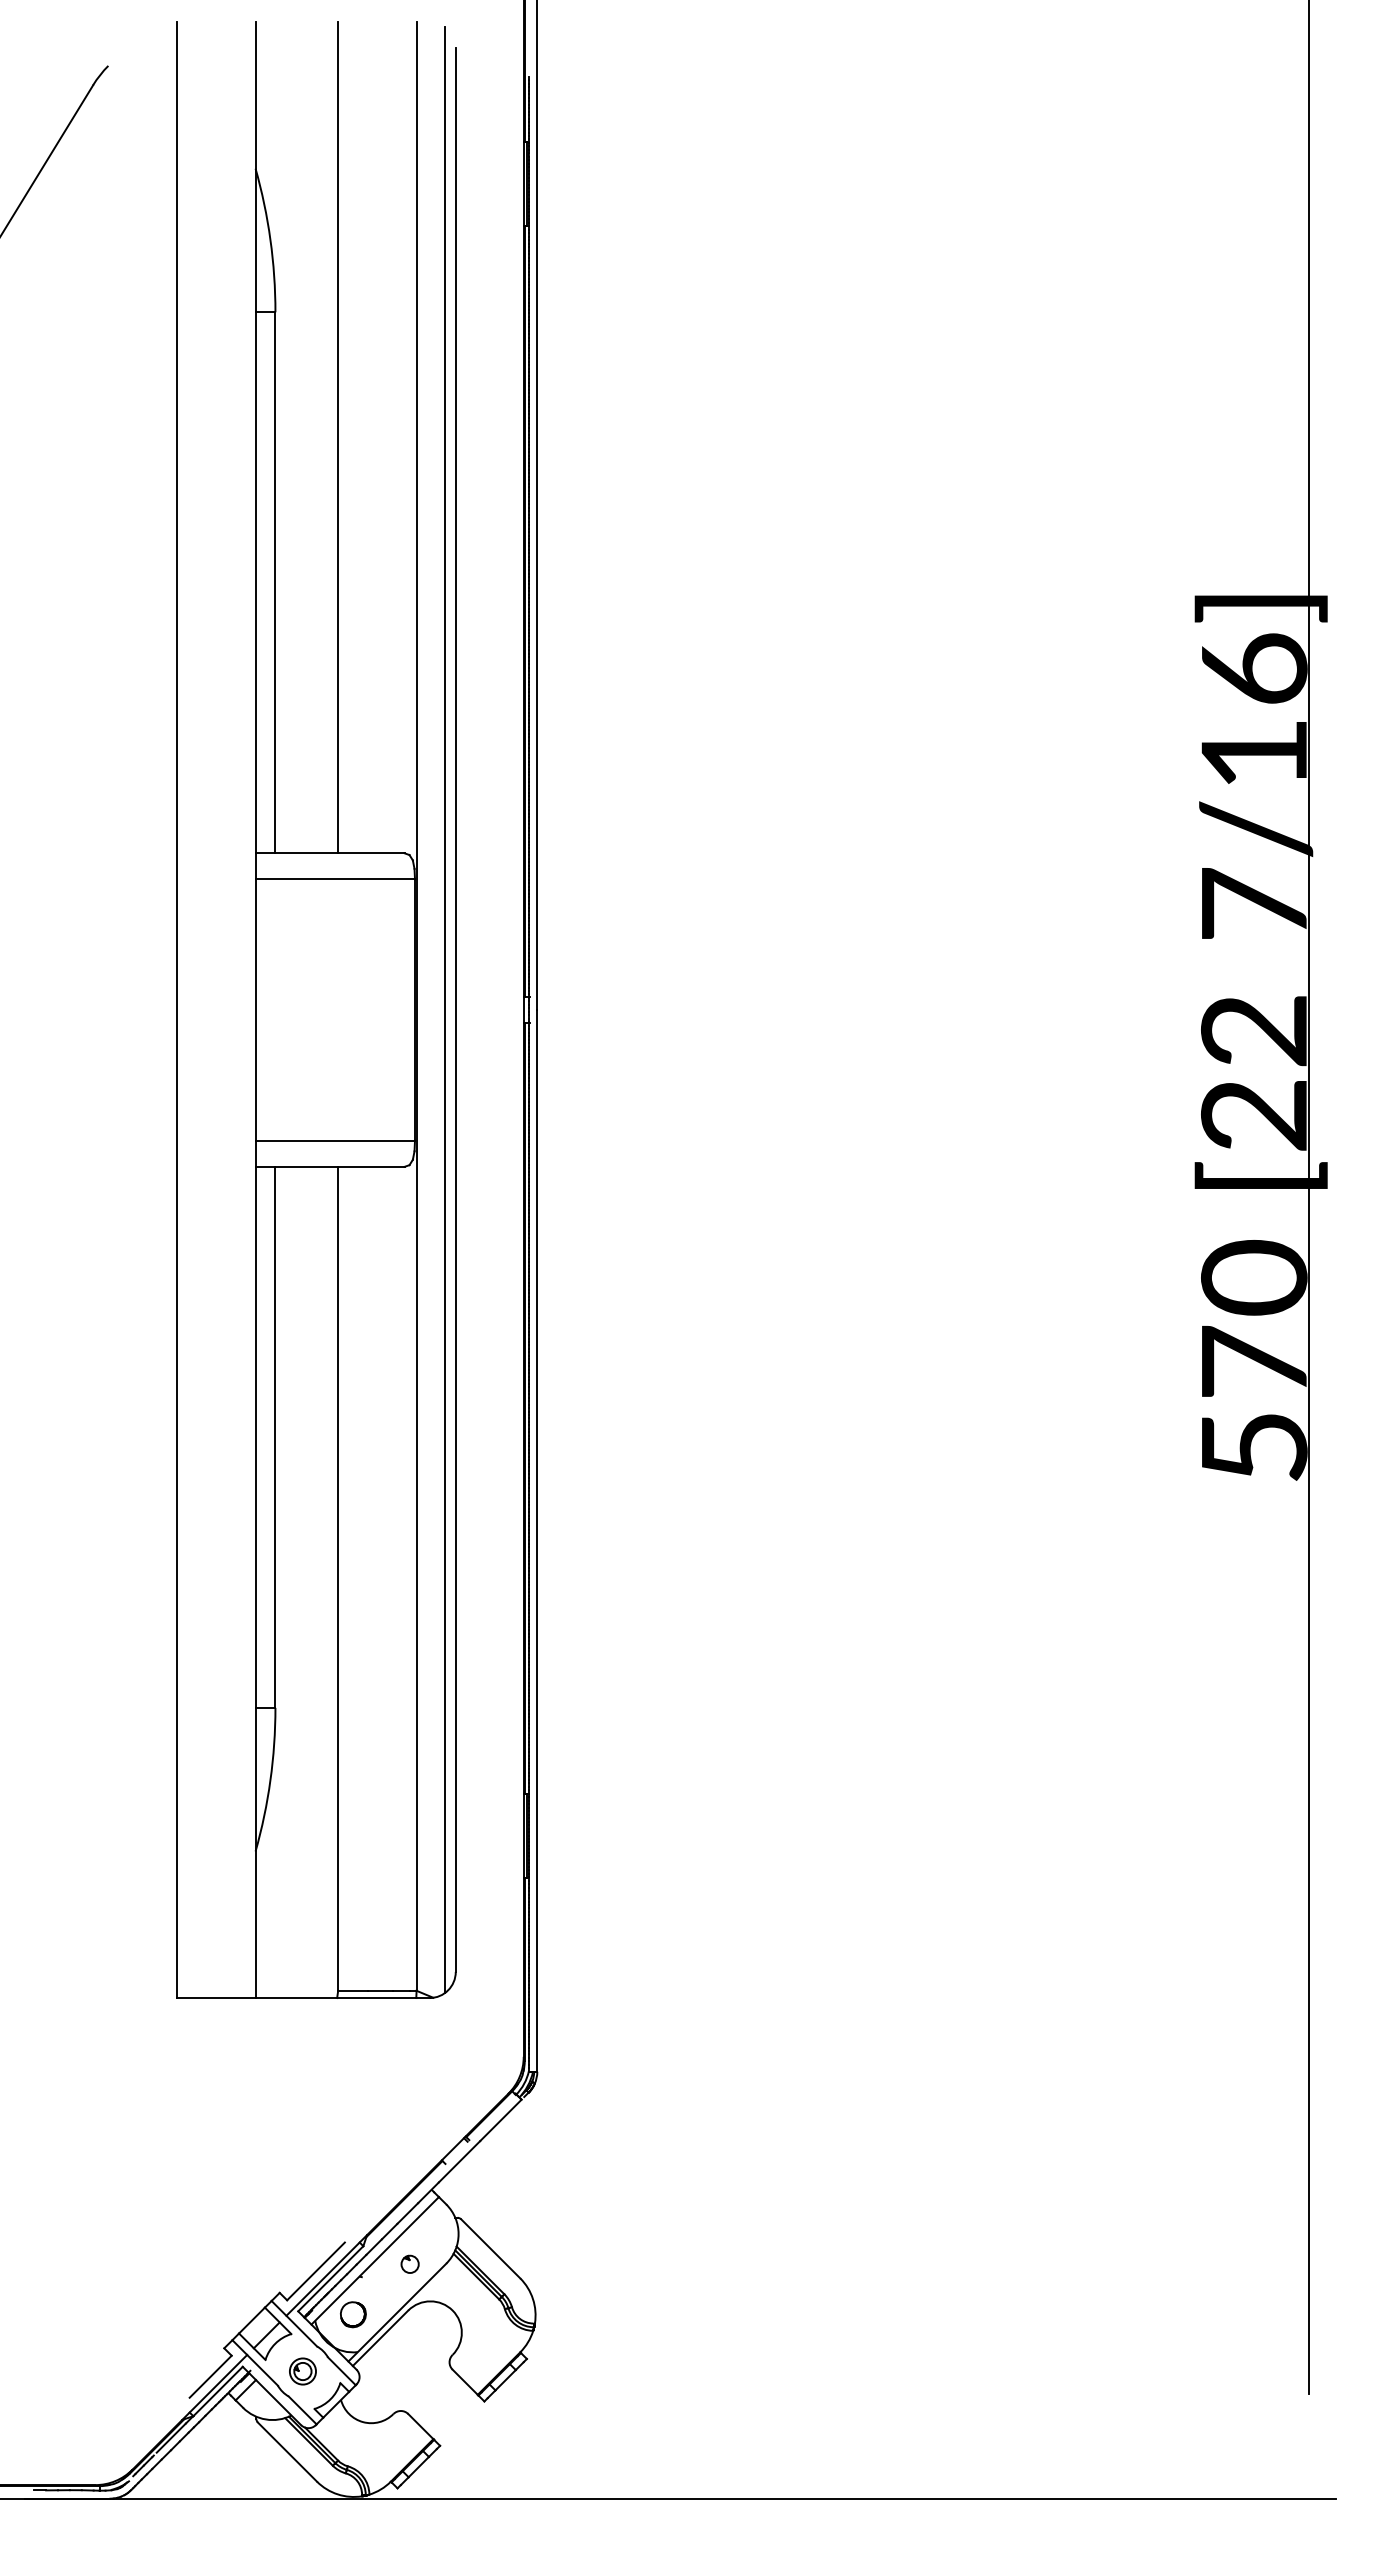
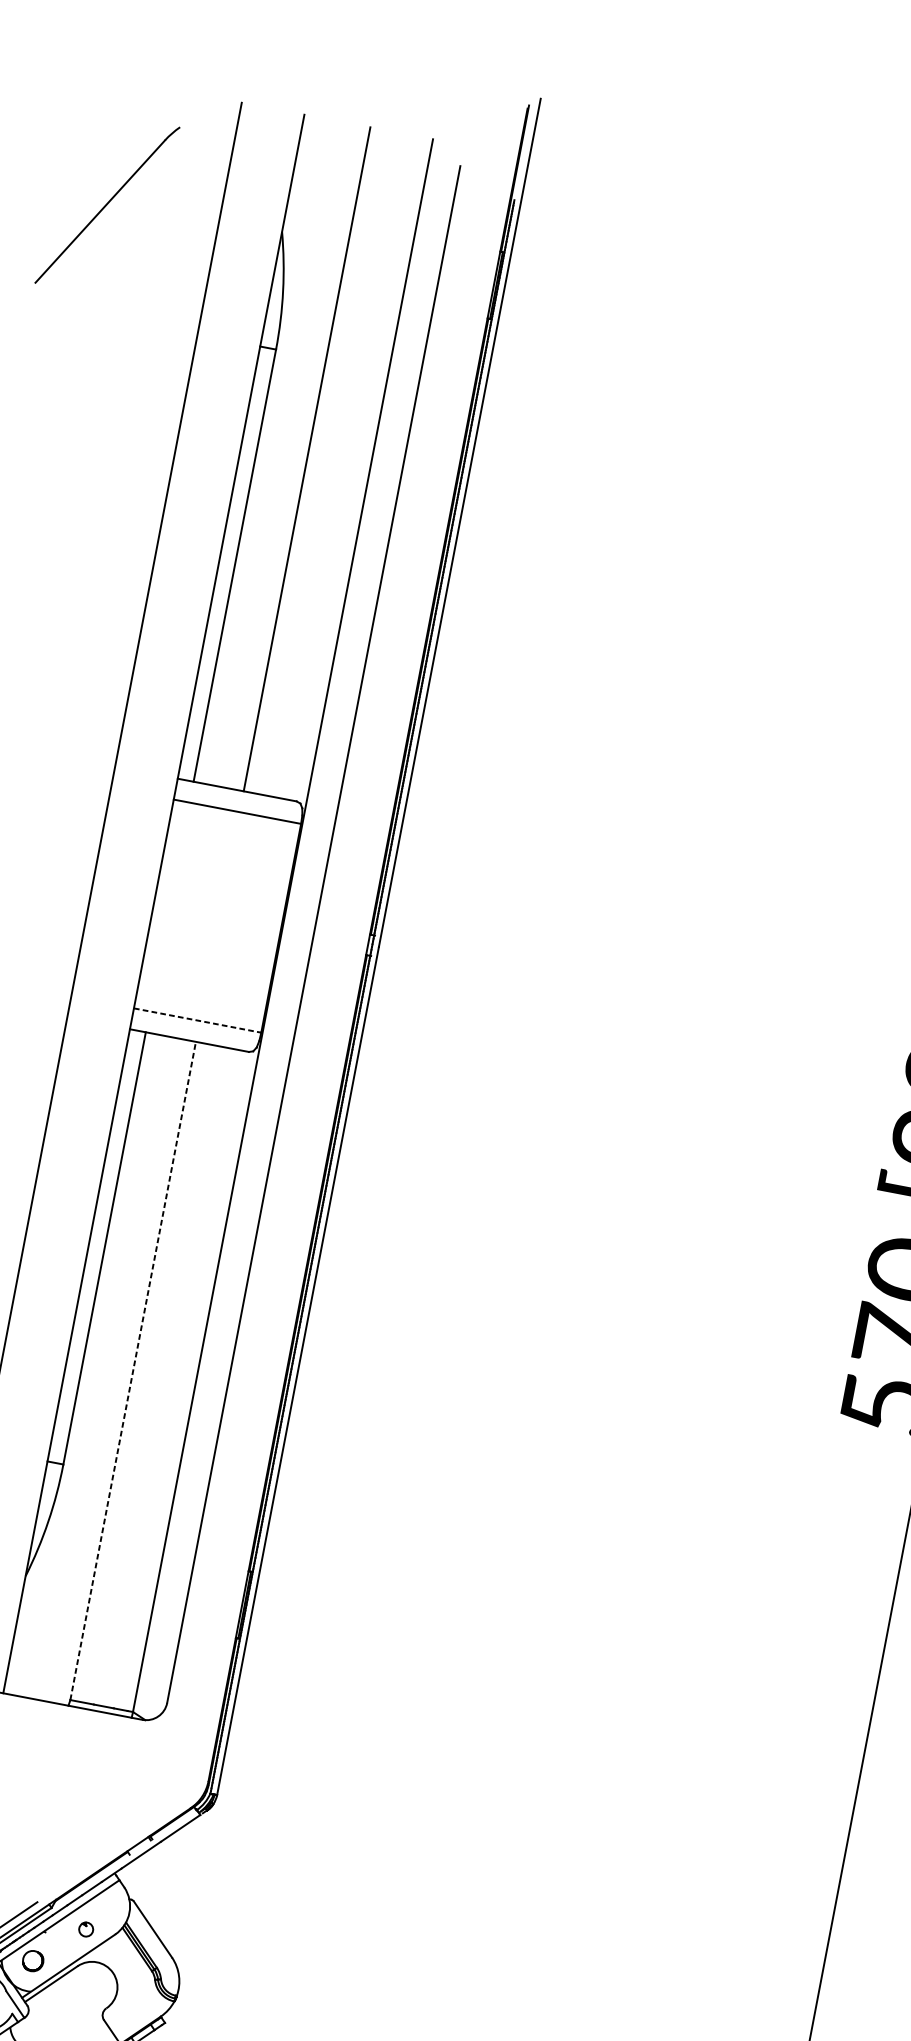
line: (445, 1009) -> (305, 932), removed
line: (335, 1140) -> (197, 1020), solid -> dashed
line: (338, 1578) -> (133, 1370), solid -> dashed

